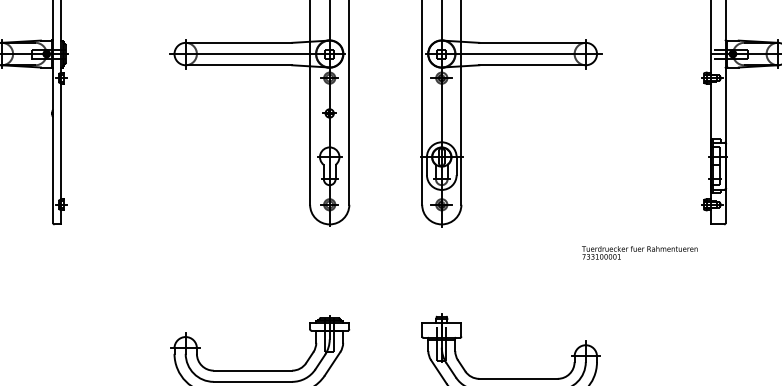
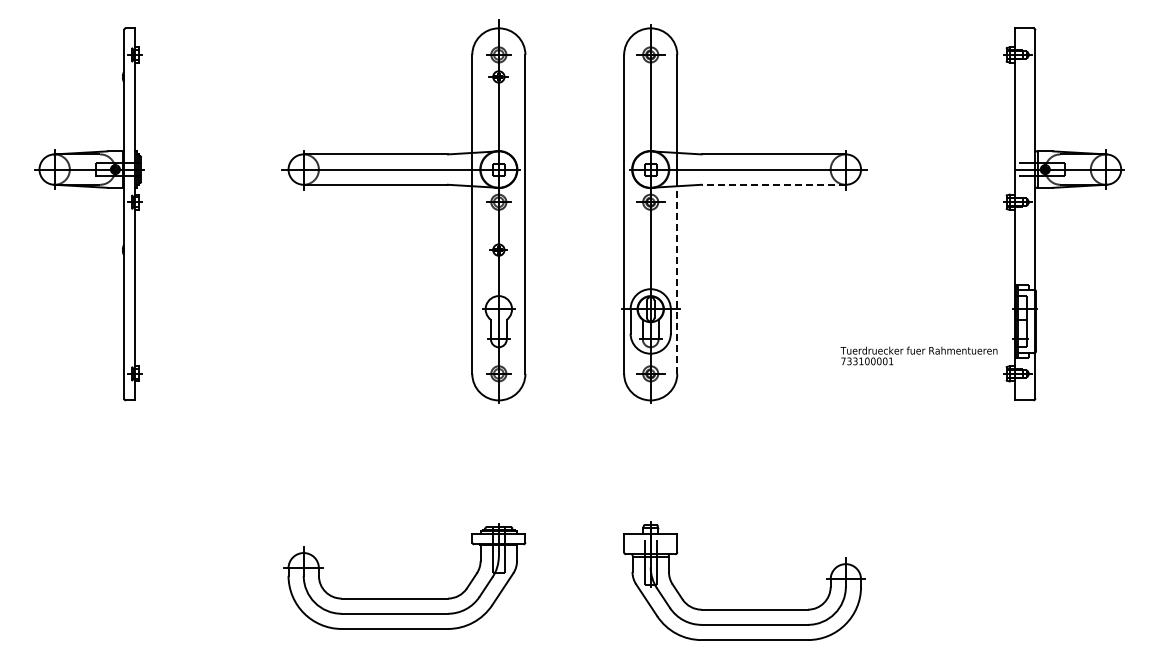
line: (532, 65) -> (773, 184), solid -> dashed
line: (461, 135) -> (677, 280), solid -> dashed
text: (639, 252) -> (918, 355), moved

